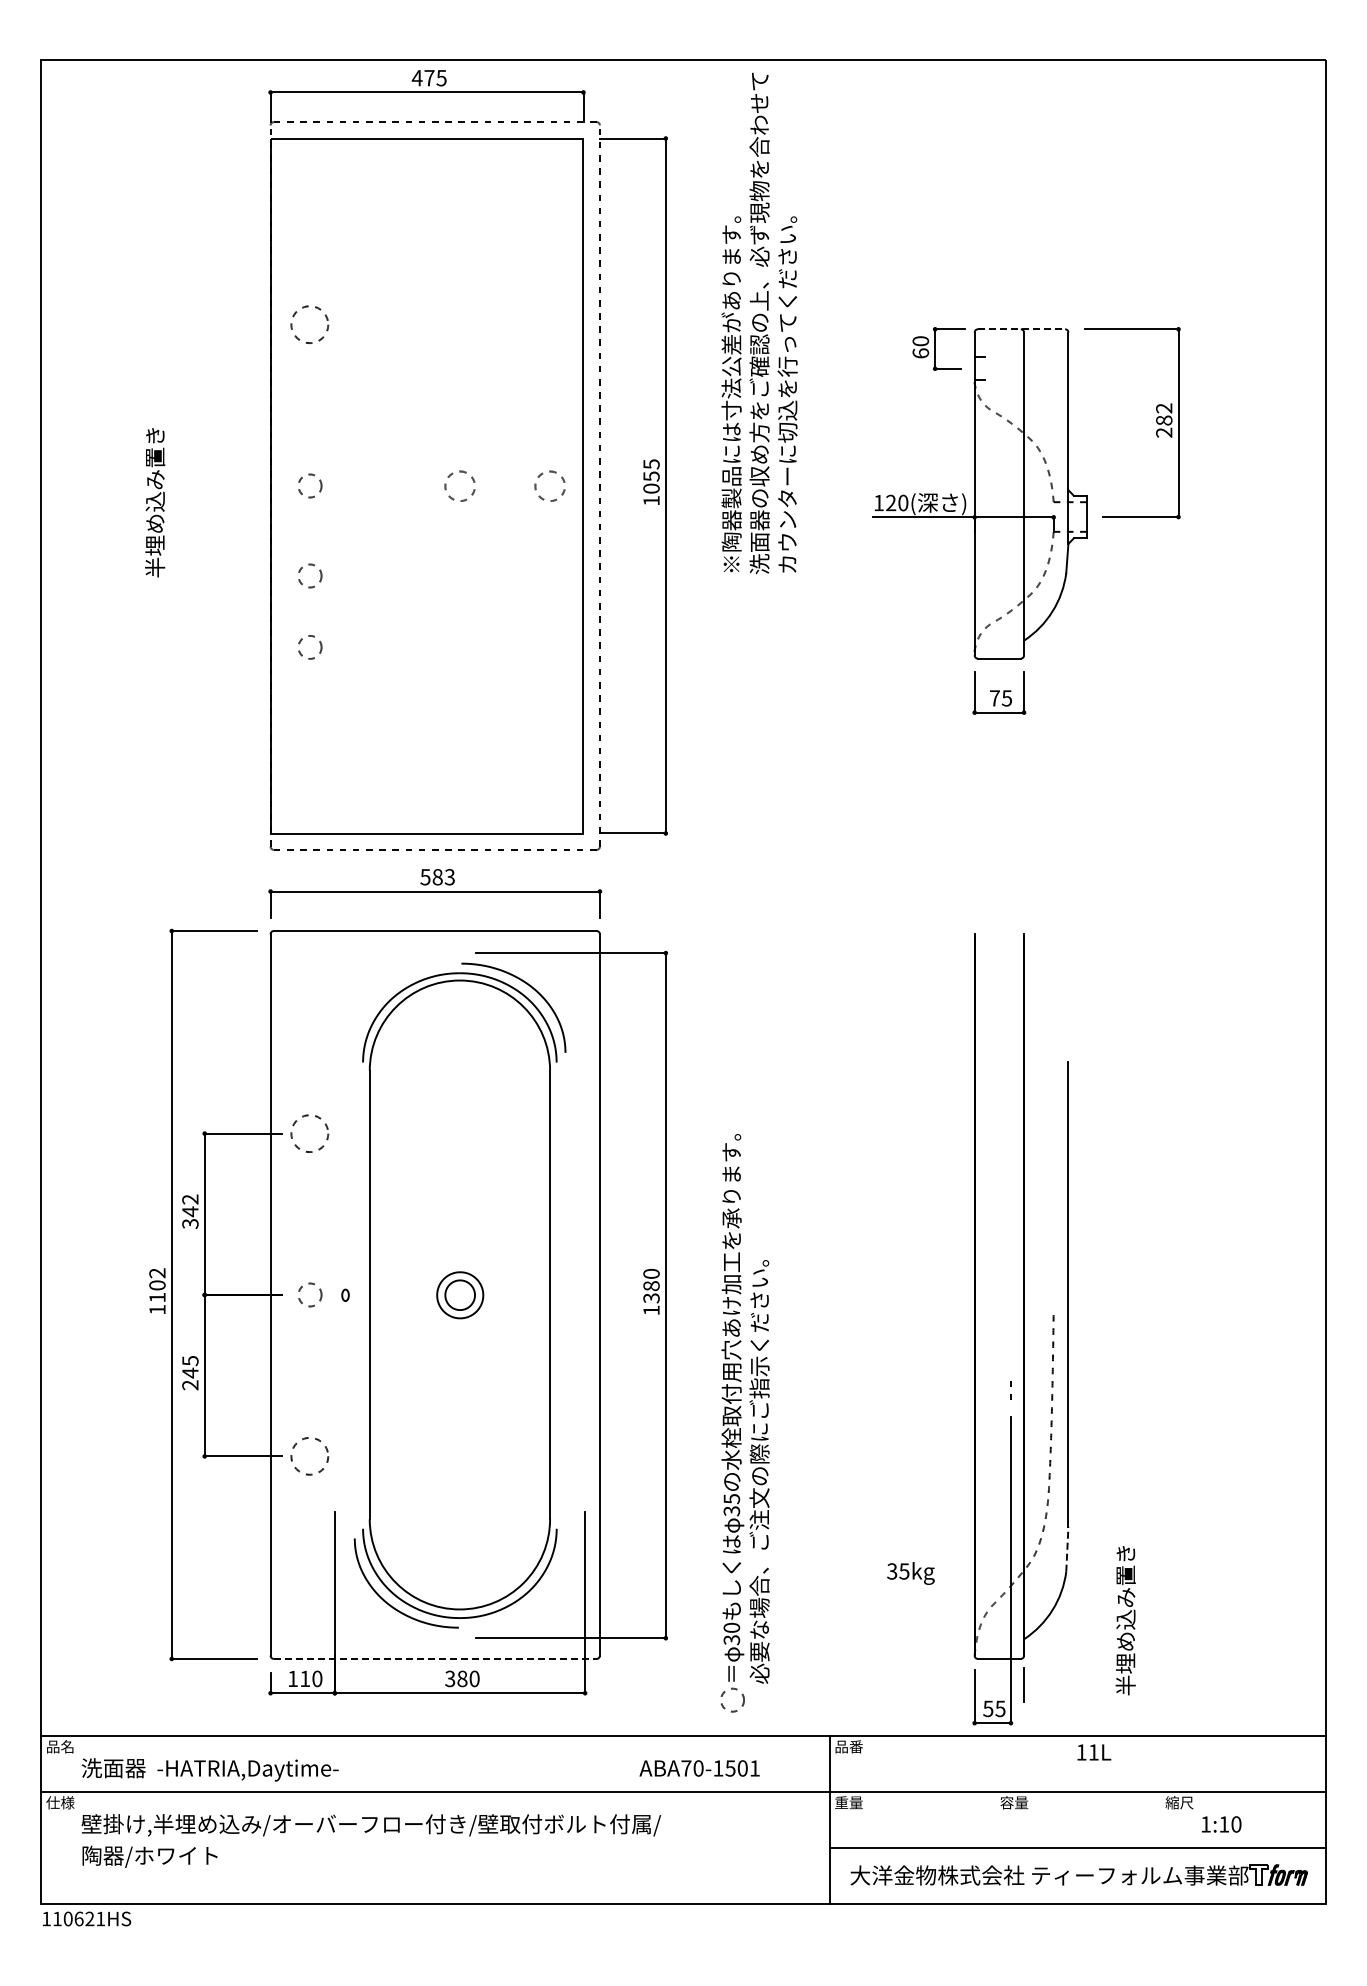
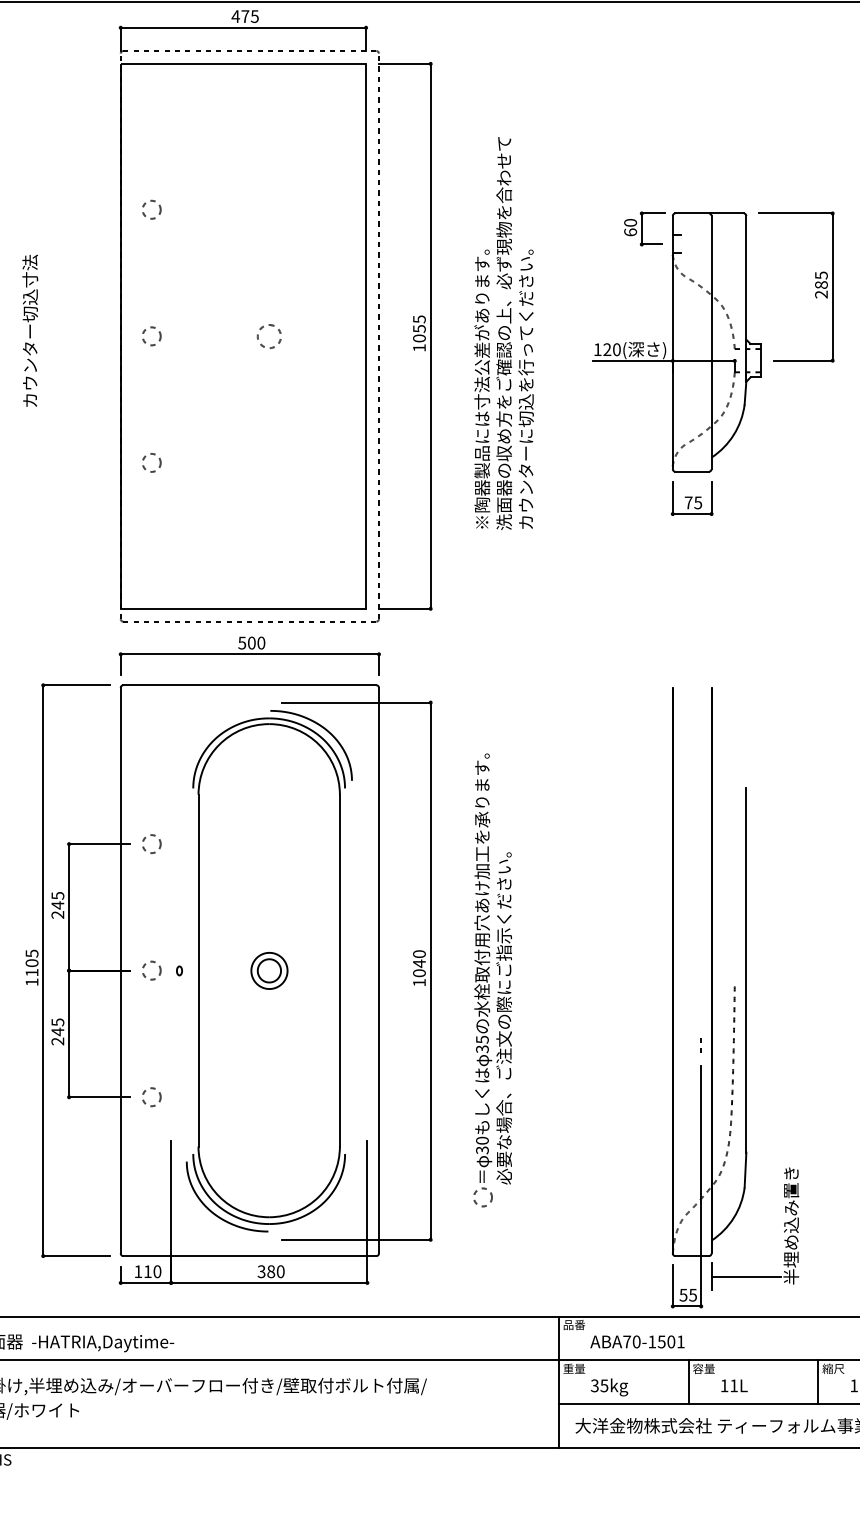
text: (759, 323) -> (504, 333), moved
circle: (310, 324) -> (152, 209), size x0.62
line: (1021, 329) -> (709, 213), dashed -> solid
text: (1164, 408) -> (821, 275), 282 -> 285
part: (543, 474) -> (334, 327), removed
text: (155, 479) -> (30, 331), 半埋め込み置き -> カウンター切込寸法
circle: (310, 575) -> (152, 406), removed
text: (443, 877) -> (256, 643), 583 -> 500
circle: (310, 1133) -> (152, 844), size x0.62
text: (190, 1211) -> (57, 905), 342 -> 245
text: (157, 1273) -> (32, 953), 1102 -> 1105
text: (651, 1291) -> (419, 967), 1380 -> 1040
part: (744, 1423) -> (492, 980), moved
circle: (310, 1456) -> (152, 1097), size x0.62
line: (1067, 1548) -> (745, 1169), dashed -> solid
text: (910, 1573) -> (609, 1387), moved
line: (435, 1658) -> (250, 1255), dashed -> solid
line: (1068, 1685) -> (746, 1276), added
text: (1094, 1752) -> (734, 1385), moved
text: (699, 1768) -> (637, 1341), moved
line: (995, 1820) -> (689, 1382), added
line: (1160, 1820) -> (818, 1382), added

